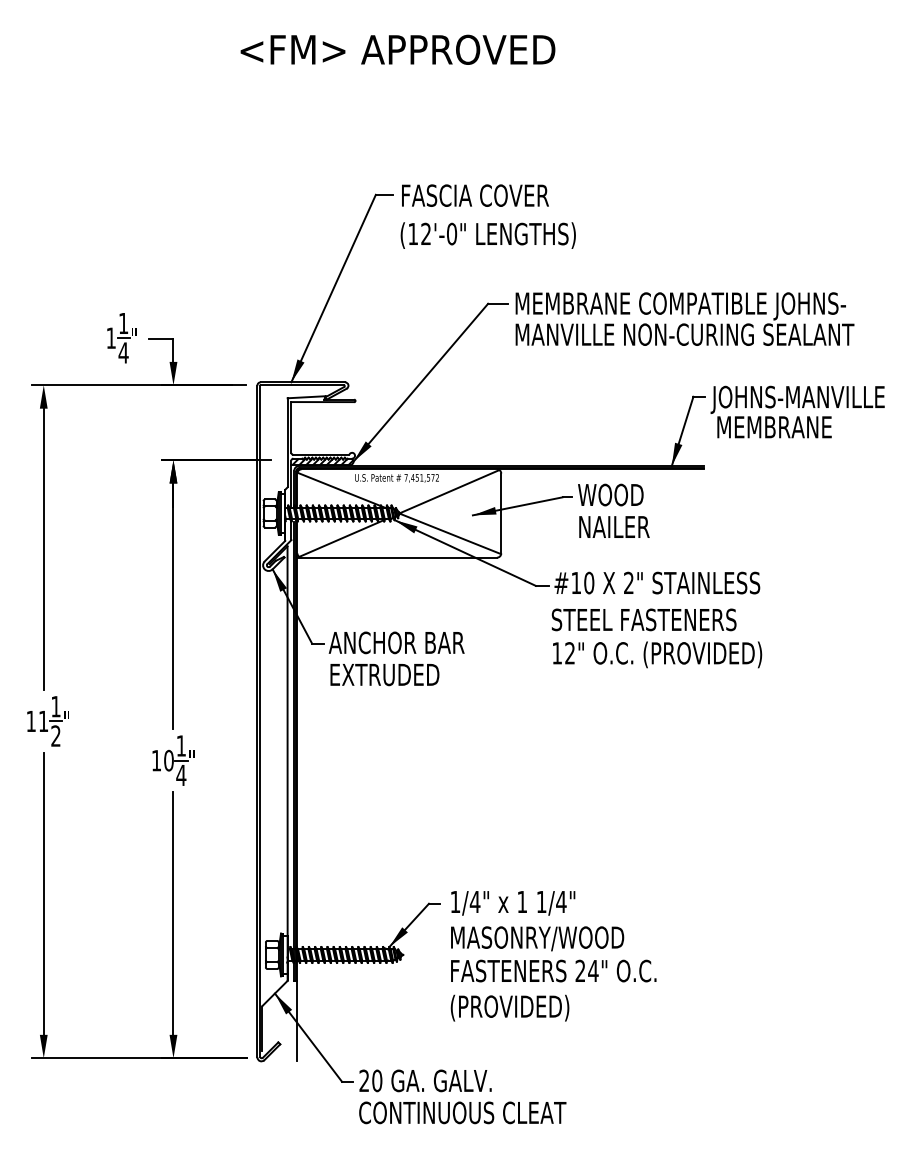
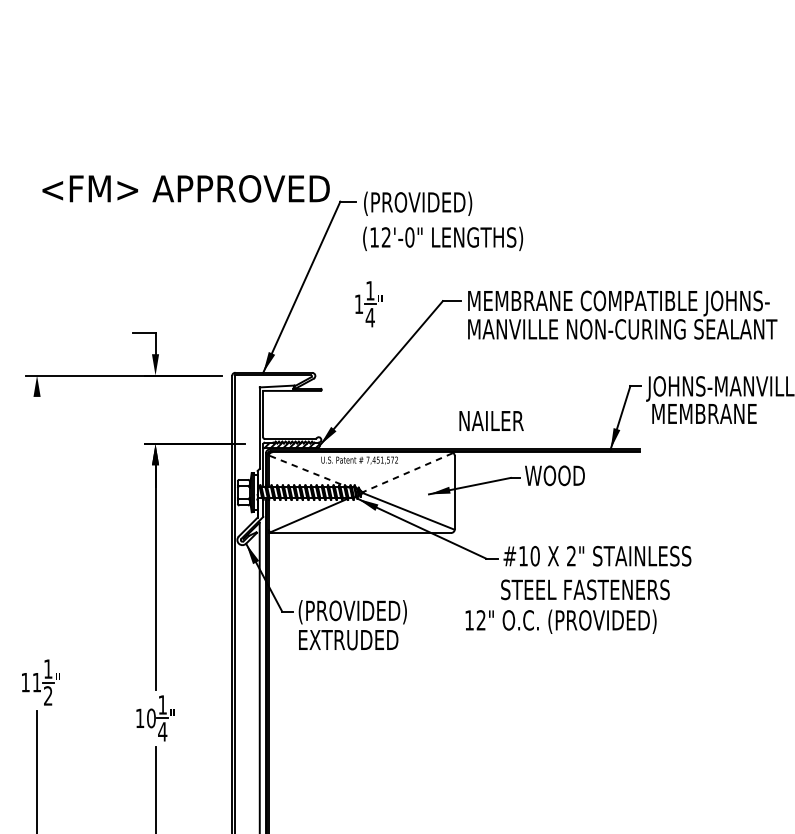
text: (397, 49) -> (185, 188), moved
text: (474, 196) -> (430, 203), FASCIA COVER -> (PROVIDED)
part: (121, 338) -> (368, 304), moved
line: (340, 489) -> (308, 470), solid -> dashed
line: (449, 491) -> (407, 472), solid -> dashed
text: (614, 526) -> (491, 420), moved
line: (43, 548) -> (36, 524), removed
text: (396, 644) -> (359, 612), ANCHOR BAR -> (PROVIDED)
text: (657, 654) -> (561, 621), moved

